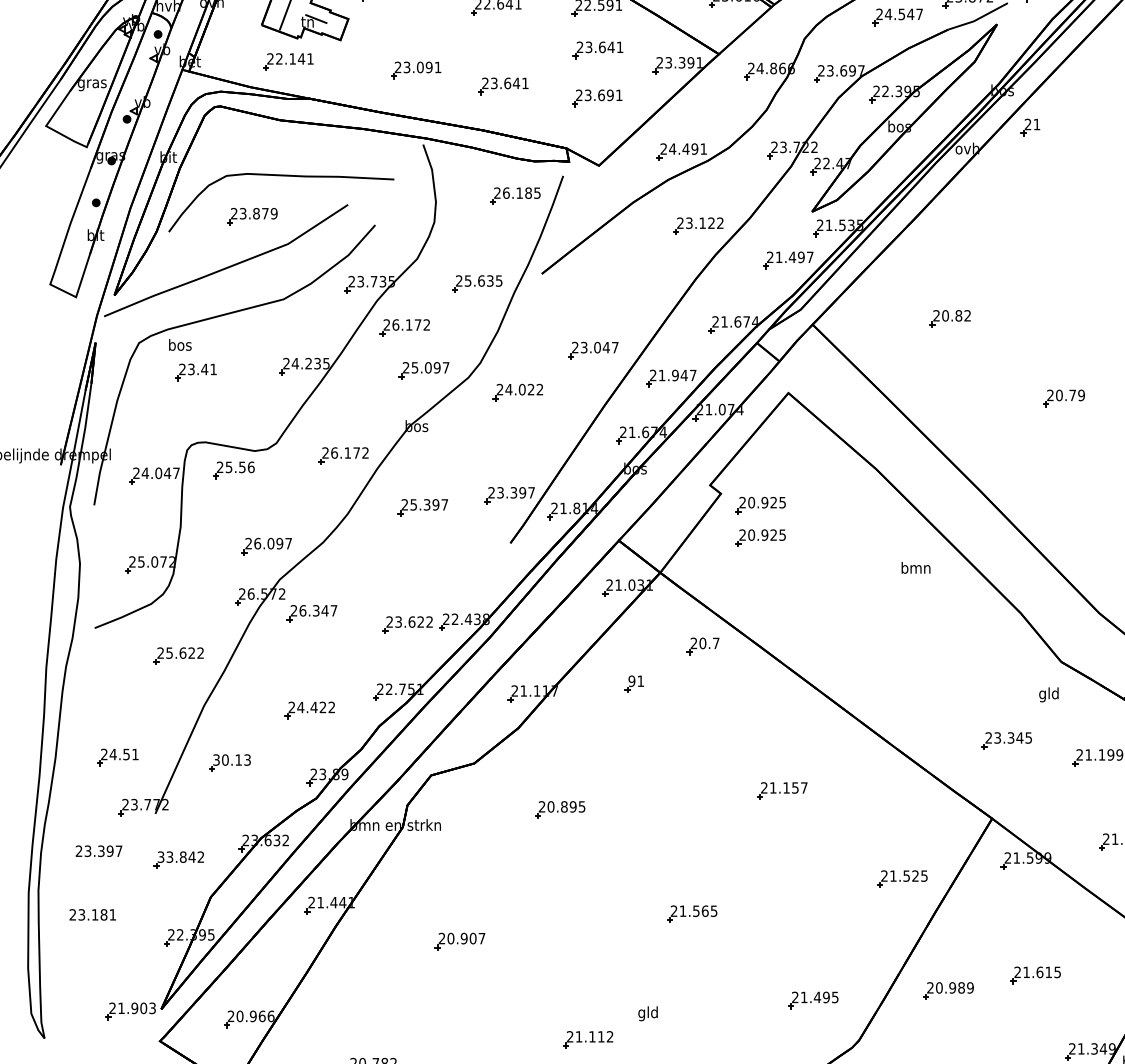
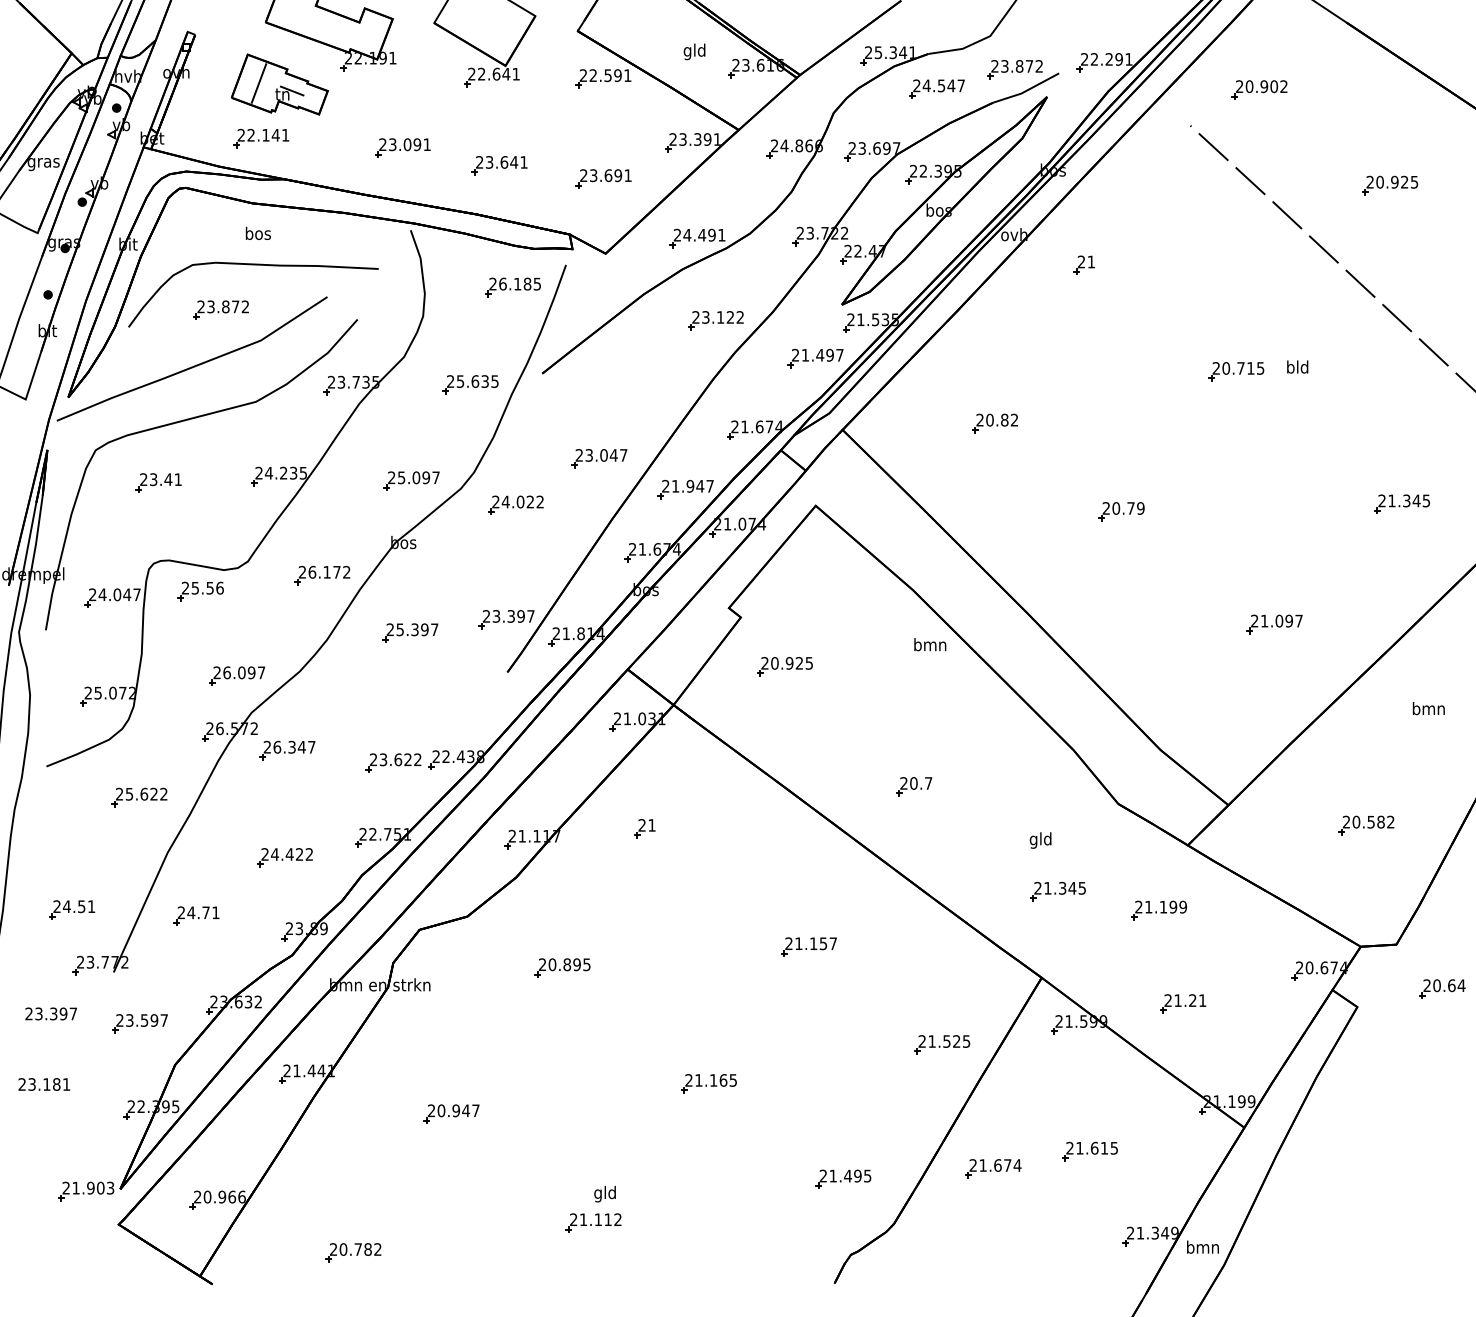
part: (597, 50) -> (604, 125), removed
part: (1029, 126) -> (1083, 264), moved
text: (274, 213) -> (245, 306), 23.879 -> 23.872
part: (404, 327) -> (390, 433), removed
text: (179, 344) -> (257, 232), moved
part: (760, 505) -> (784, 630), removed
text: (916, 567) -> (930, 644), moved
part: (703, 646) -> (914, 786), moved
text: (631, 681) -> (641, 825), 91 -> 21
text: (1048, 694) -> (1040, 840), moved
text: (997, 737) -> (1047, 887), 23.345 -> 21.345
text: (231, 759) -> (198, 912), 30.13 -> 24.71
text: (180, 857) -> (141, 1020), 33.842 -> 23.597
text: (696, 911) -> (713, 1080), 21.565 -> 21.165
text: (473, 938) -> (466, 1110), 20.907 -> 20.947
text: (955, 987) -> (1000, 1165), 20.989 -> 21.674
text: (647, 1014) -> (604, 1194), moved

